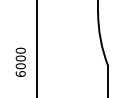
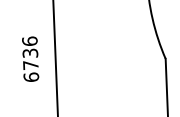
text: (20, 58) -> (29, 53), 6000 -> 6736

